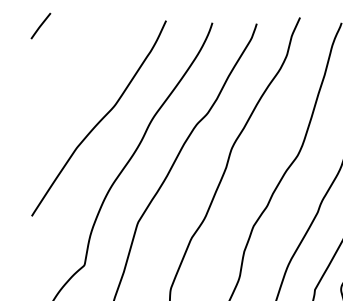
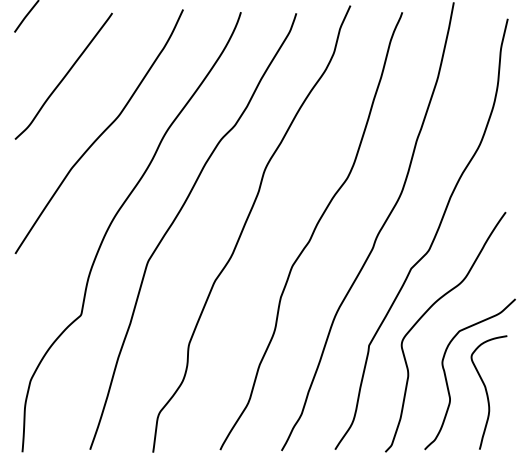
curve: (71, 73) -> (64, 75), added

